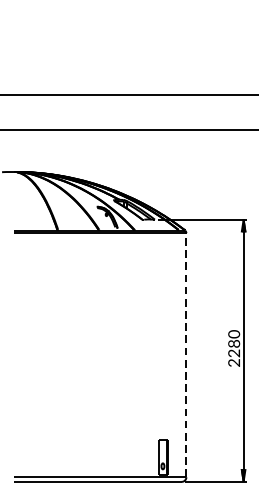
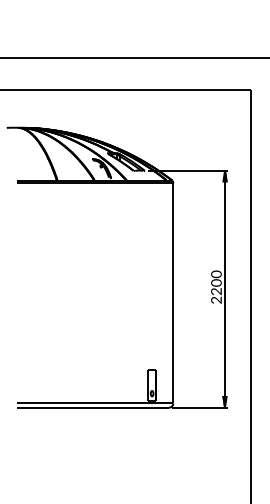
text: (234, 343) -> (216, 282), 2280 -> 2200
line: (186, 354) -> (173, 292), dashed -> solid

